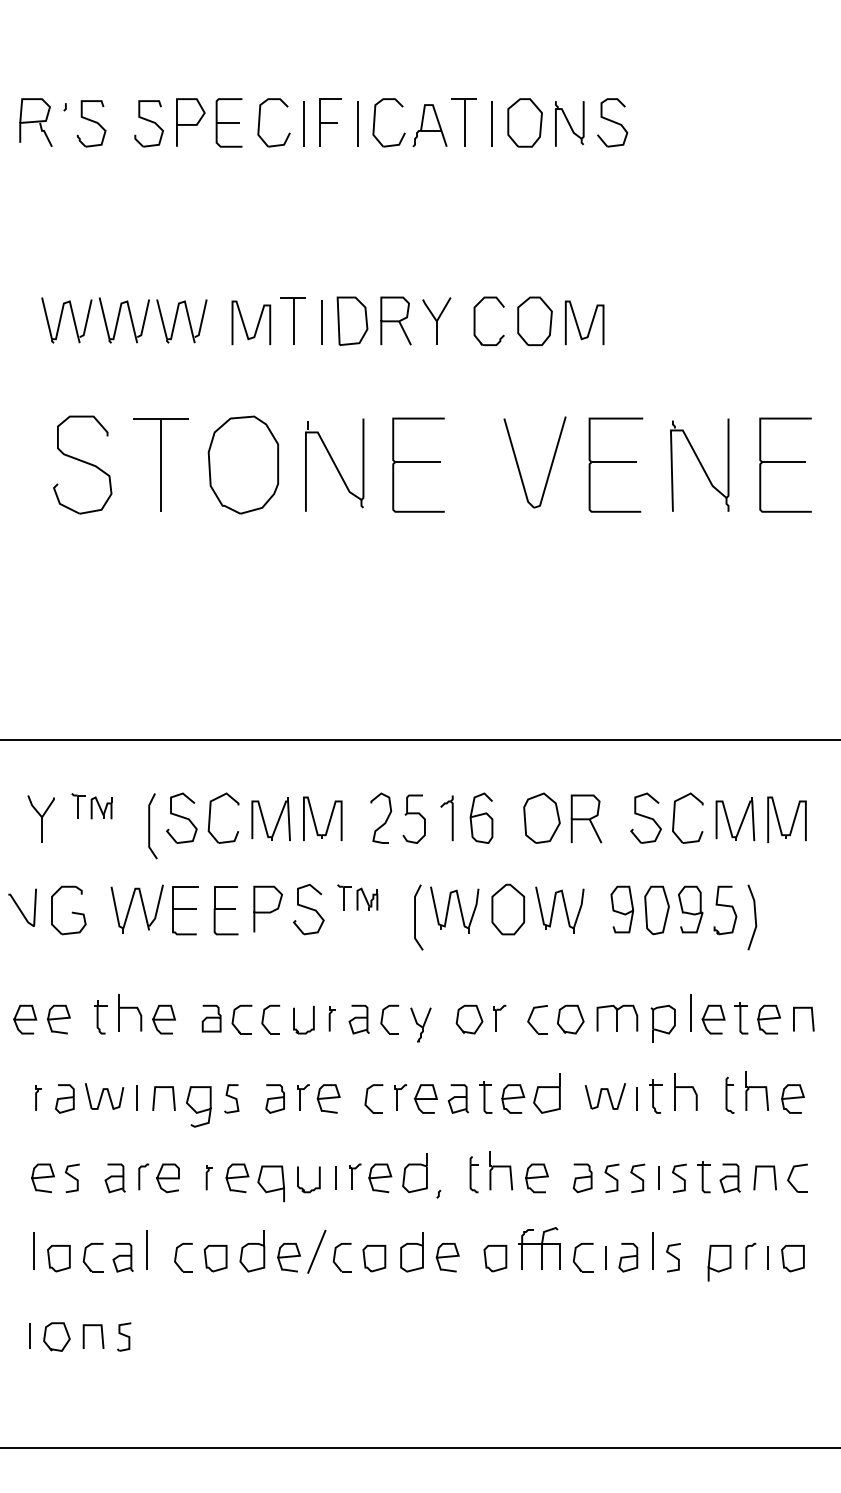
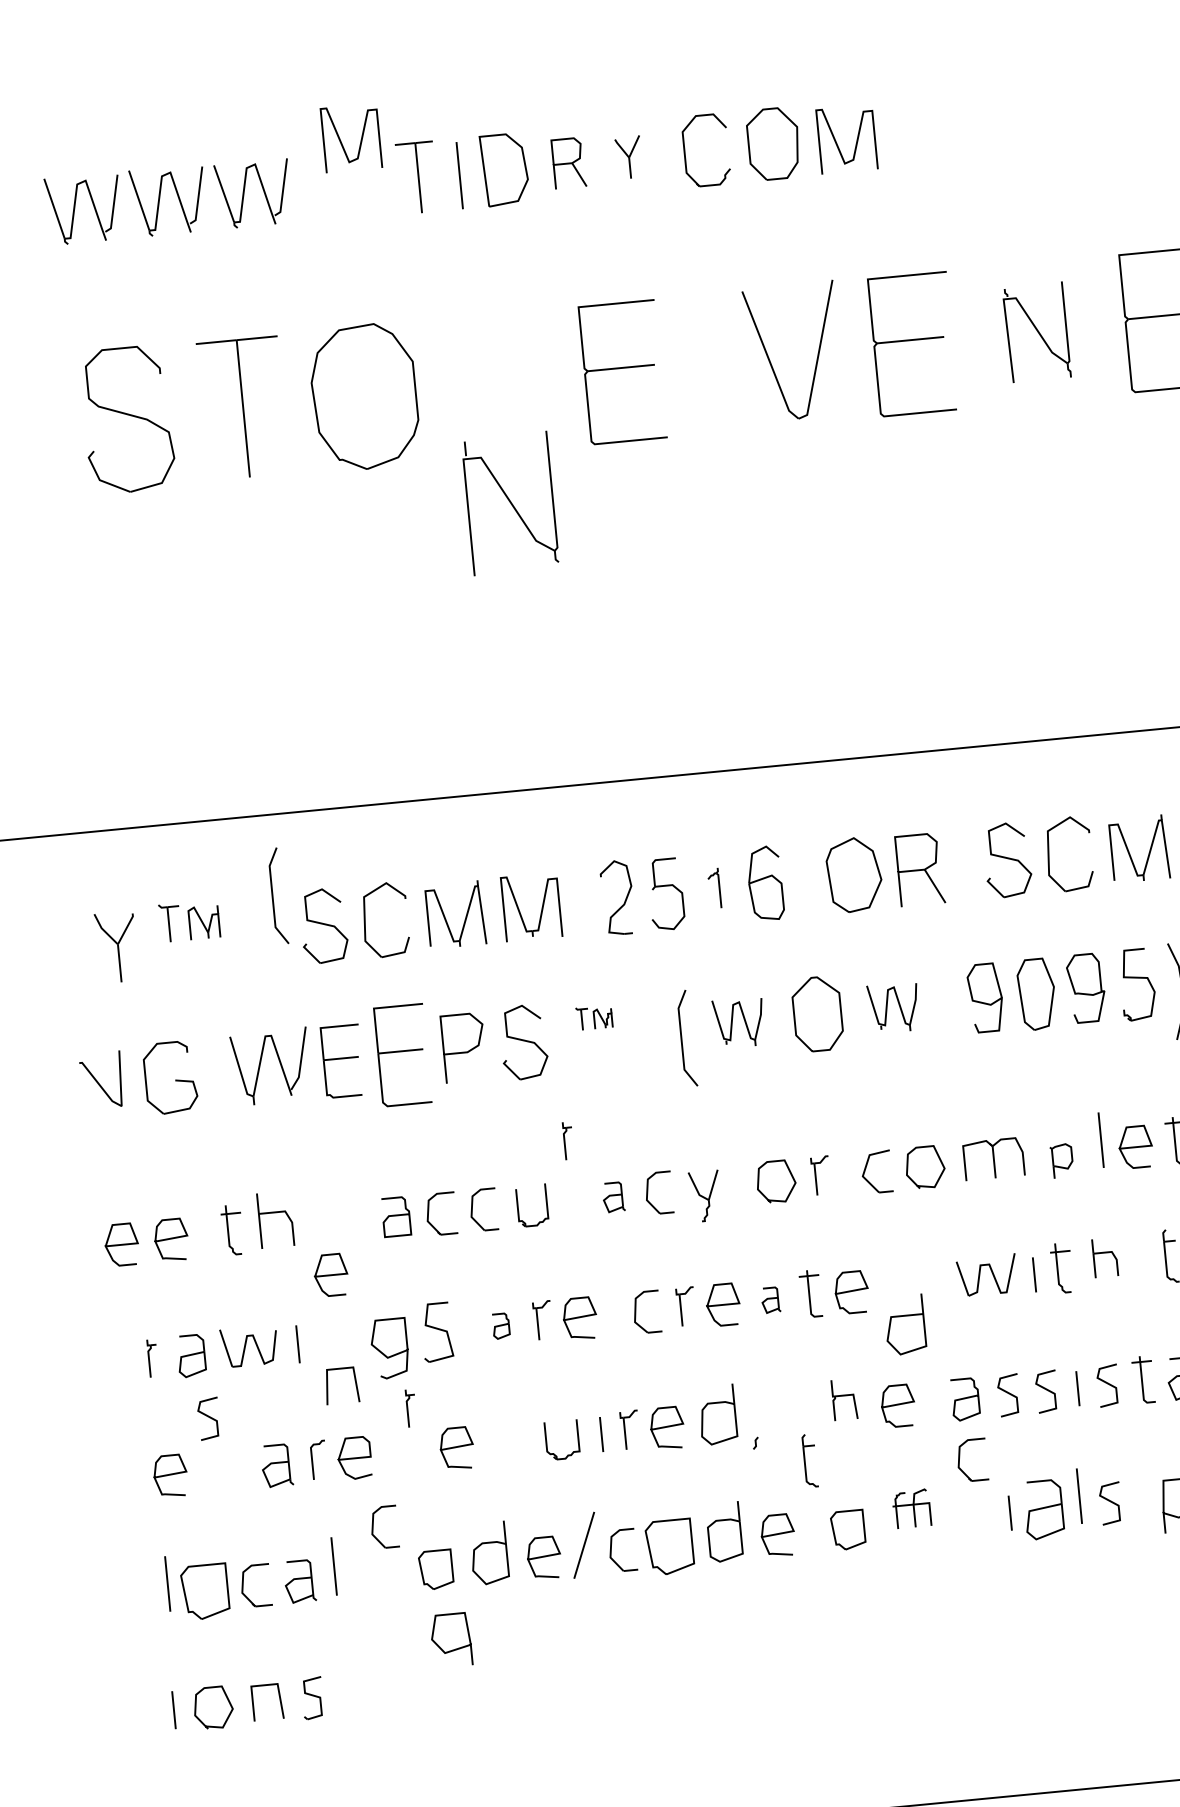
part: (395, 320) -> (568, 162), size x0.7
part: (436, 320) -> (628, 156), size x0.6
curve: (257, 323) -> (360, 137), moved
part: (334, 464) -> (510, 502), moved
part: (699, 464) -> (1036, 331), size x0.7
part: (446, 818) -> (713, 888), size x0.6
line: (150, 826) -> (274, 896), moved
part: (357, 897) -> (593, 1017), size x0.6
part: (454, 909) -> (738, 1021), size x0.7
part: (559, 909) -> (893, 1006), size x0.7
part: (225, 910) -> (401, 1055), size x1.4
part: (331, 1018) -> (567, 1140), moved
curve: (163, 1019) -> (330, 1275), moved
part: (358, 1019) -> (612, 1197), size x0.7
part: (662, 1023) -> (1061, 1160), size x0.6
part: (685, 1091) -> (1104, 1256), size x0.7
part: (546, 1093) -> (904, 1325), moved
line: (155, 1098) -> (329, 1386), moved
part: (231, 1098) -> (436, 1331), size x1.4
part: (274, 1098) -> (500, 1325), size x0.6
part: (457, 1098) -> (769, 1299), size x0.6
part: (501, 1170) -> (844, 1399), size x0.7
part: (473, 1174) -> (809, 1460), moved
curve: (71, 1177) -> (207, 1417), moved
part: (208, 1177) -> (410, 1408), moved
curve: (273, 1189) -> (455, 1647), moved
part: (539, 1248) -> (911, 1508), size x0.6
part: (176, 1257) -> (373, 1527), moved
part: (575, 1257) -> (960, 1461), moved
part: (628, 1257) -> (1044, 1509), size x1.4
part: (58, 1258) -> (204, 1591), size x1.4
part: (374, 1258) -> (670, 1547), size x1.4

